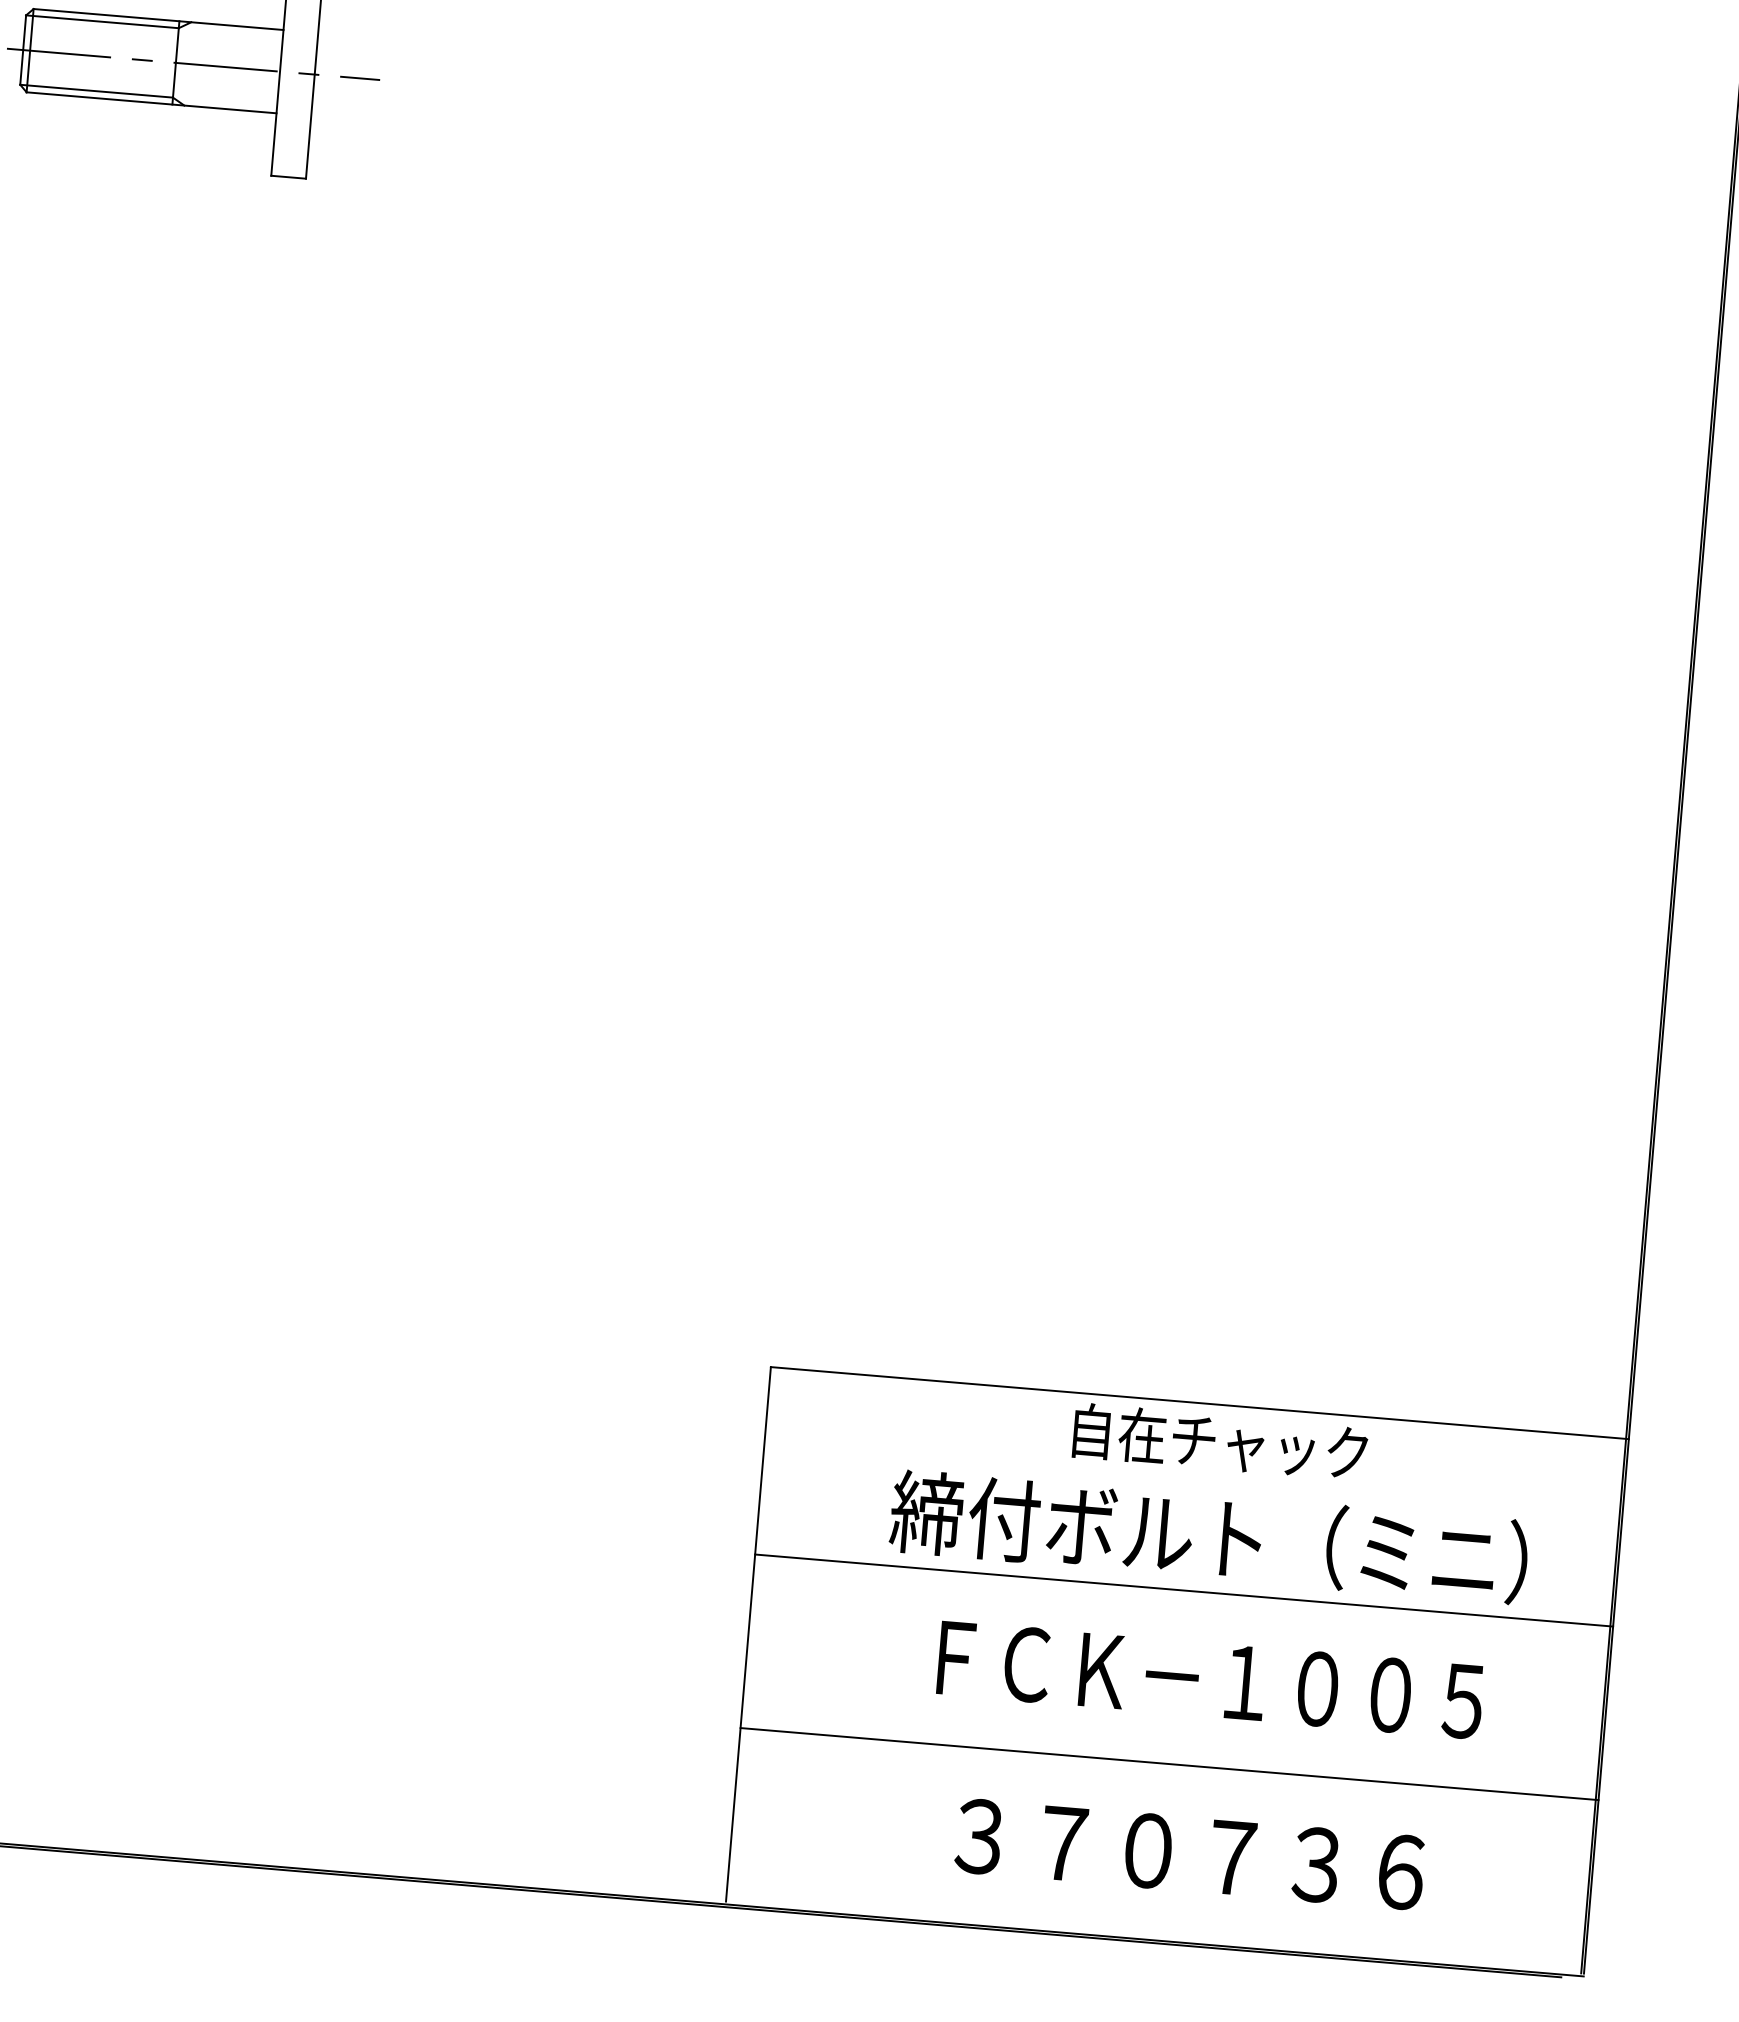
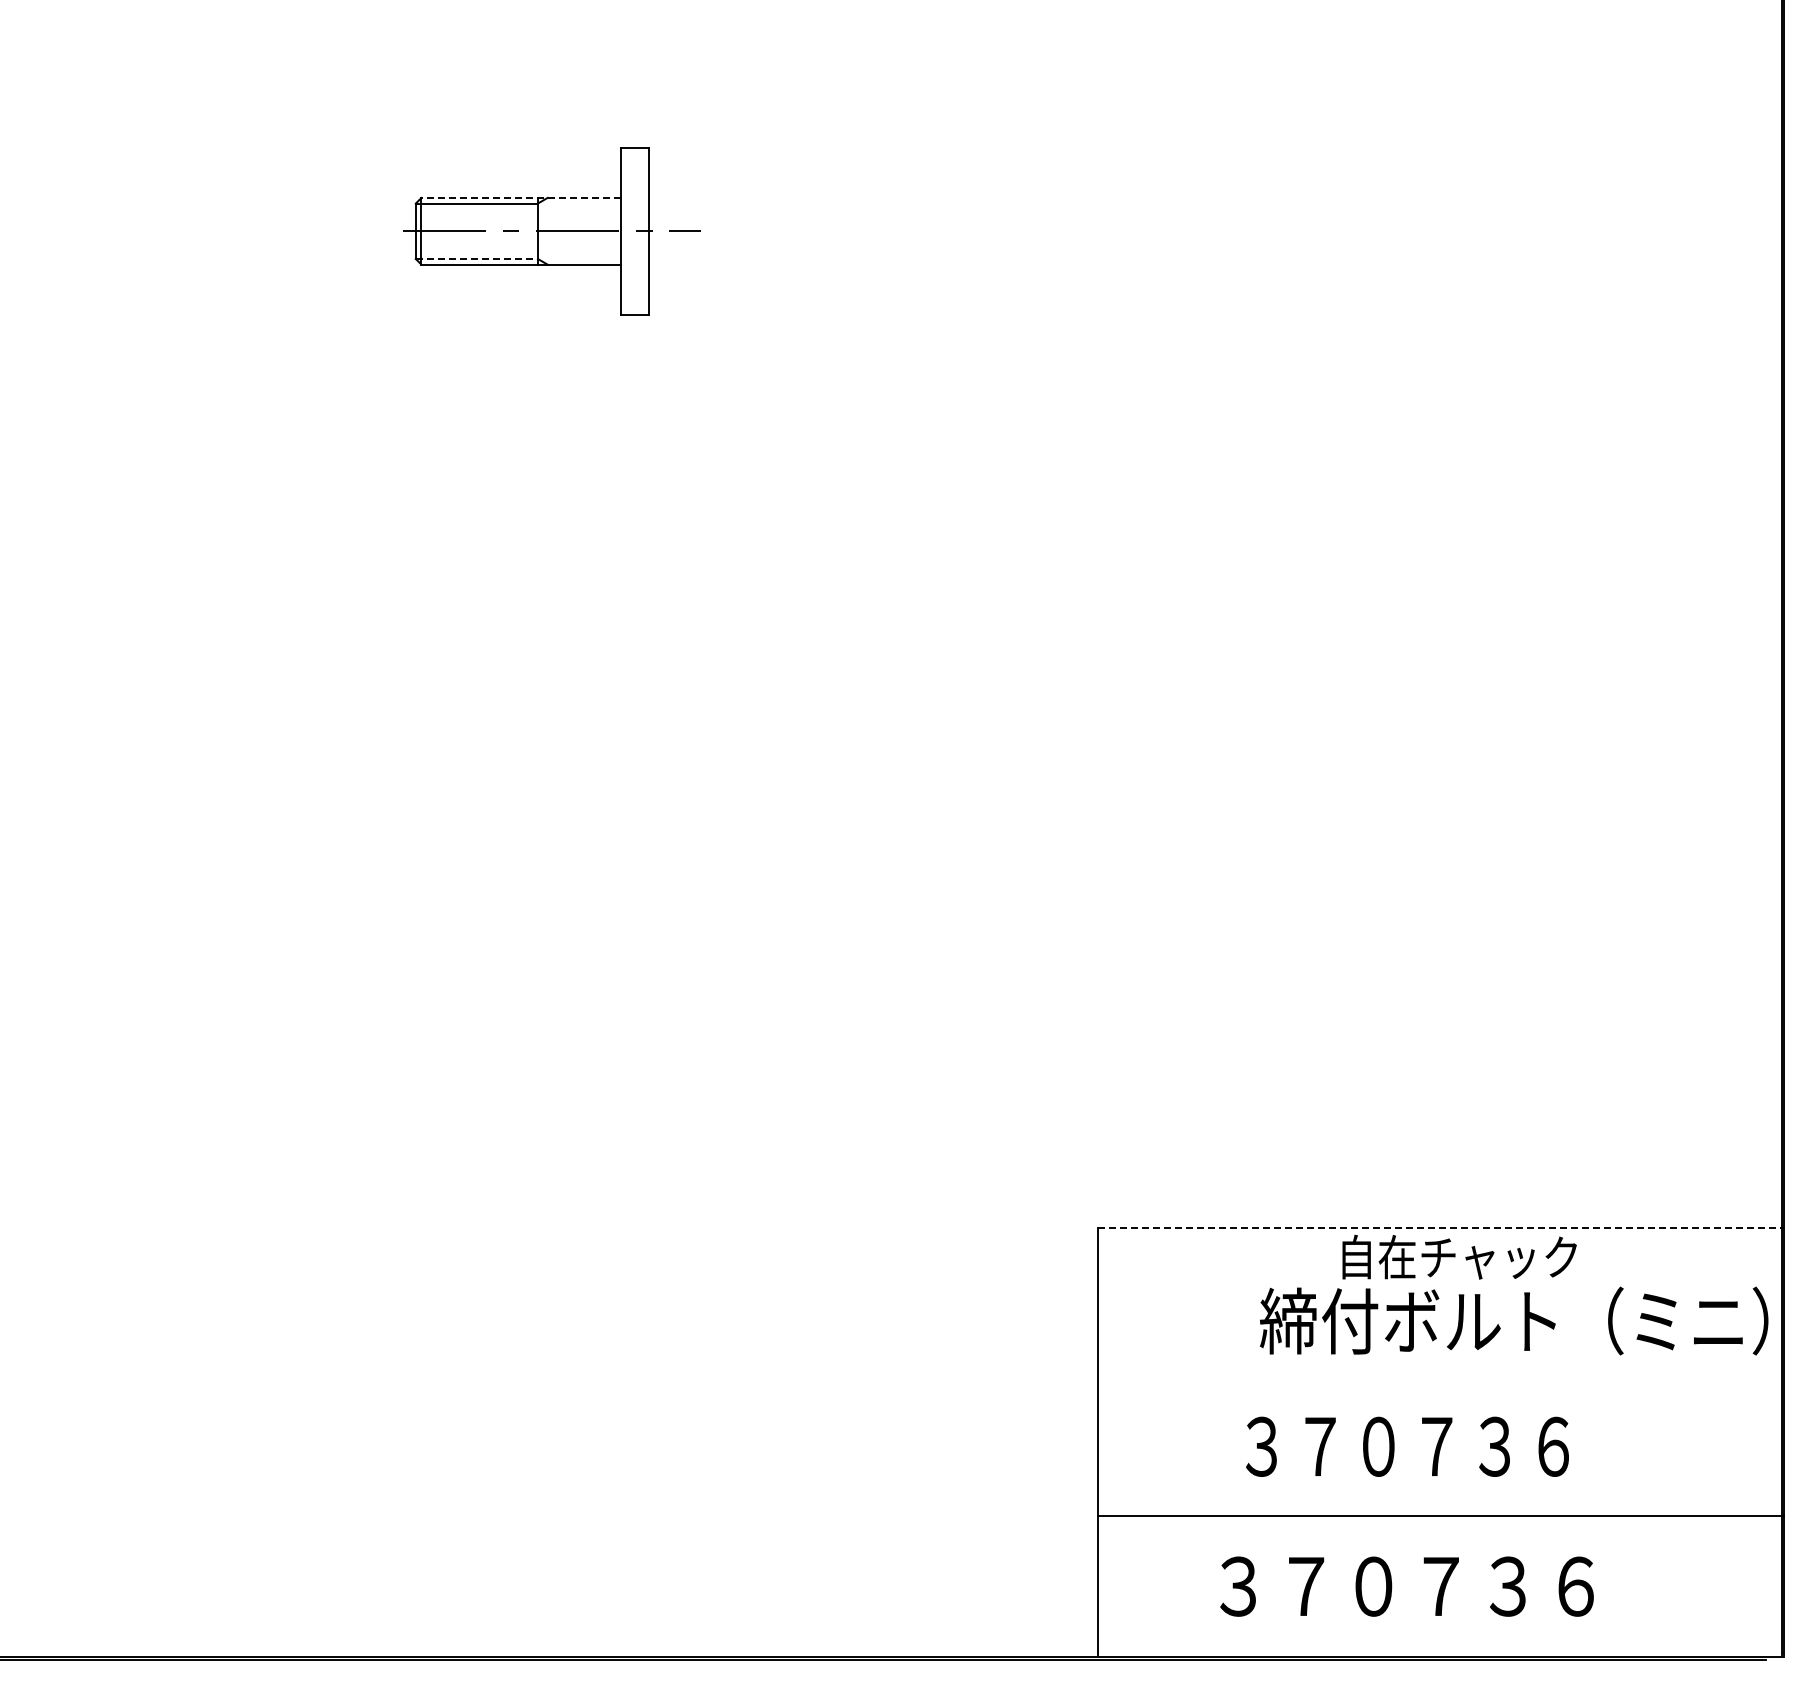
line: (158, 18) -> (521, 197), solid -> dashed
line: (97, 91) -> (477, 259), solid -> dashed
line: (1200, 1403) -> (1441, 1227), solid -> dashed
text: (1209, 1536) -> (1514, 1320), moved
line: (1183, 1590) -> (1440, 1377), removed
text: (1207, 1679) -> (1465, 1446), ＦＣＫ－１００５ -> ３７０７３６
text: (1189, 1854) -> (1406, 1586), moved

